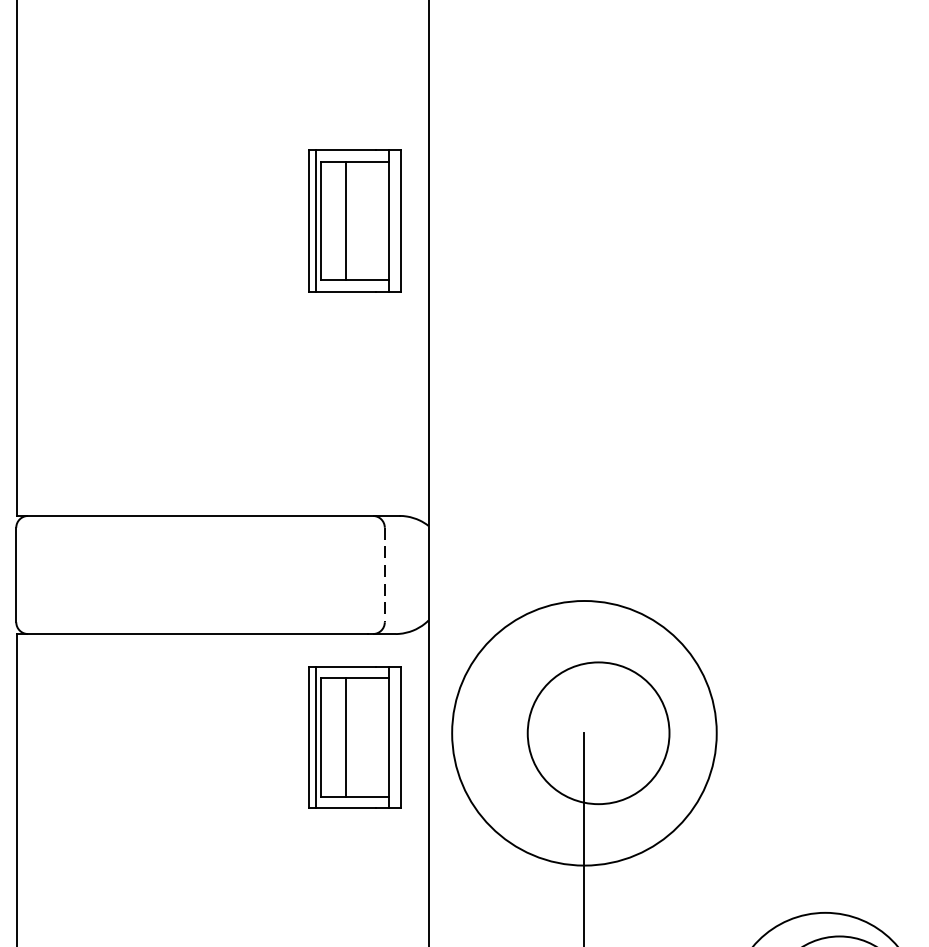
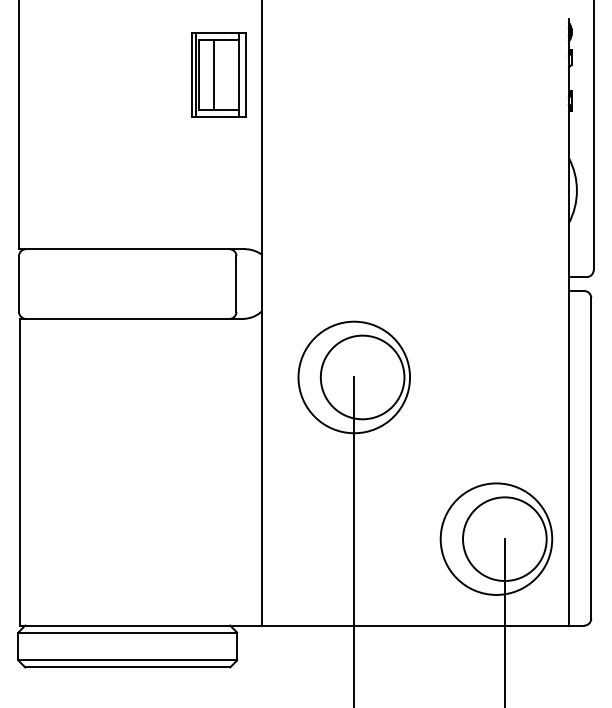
line: (384, 575) -> (236, 284), dashed -> solid
circle: (584, 733) -> (354, 377), size x0.71
part: (354, 736) -> (218, 379), removed

